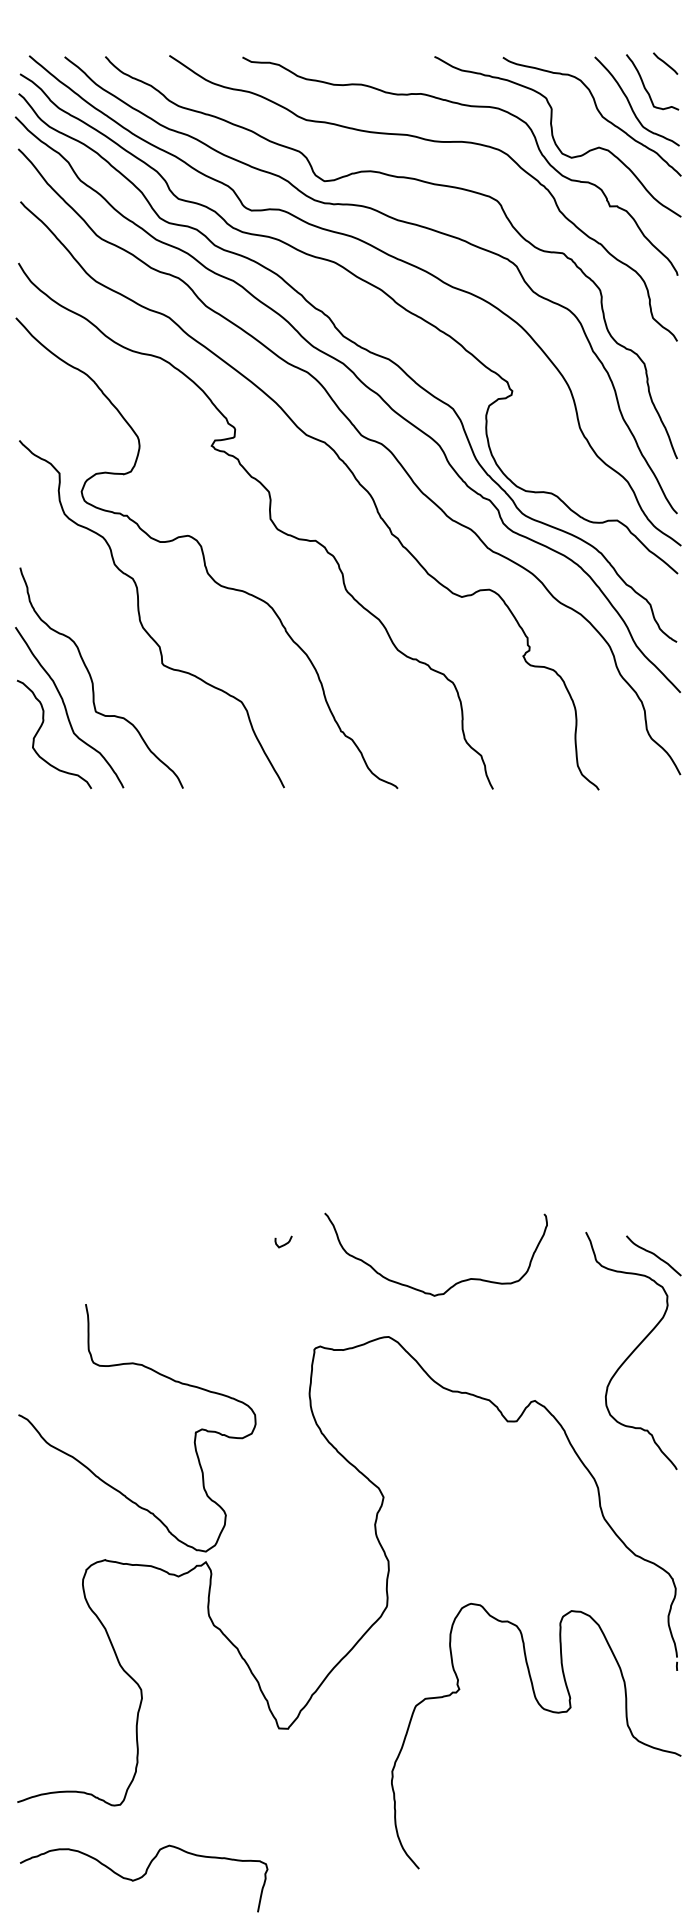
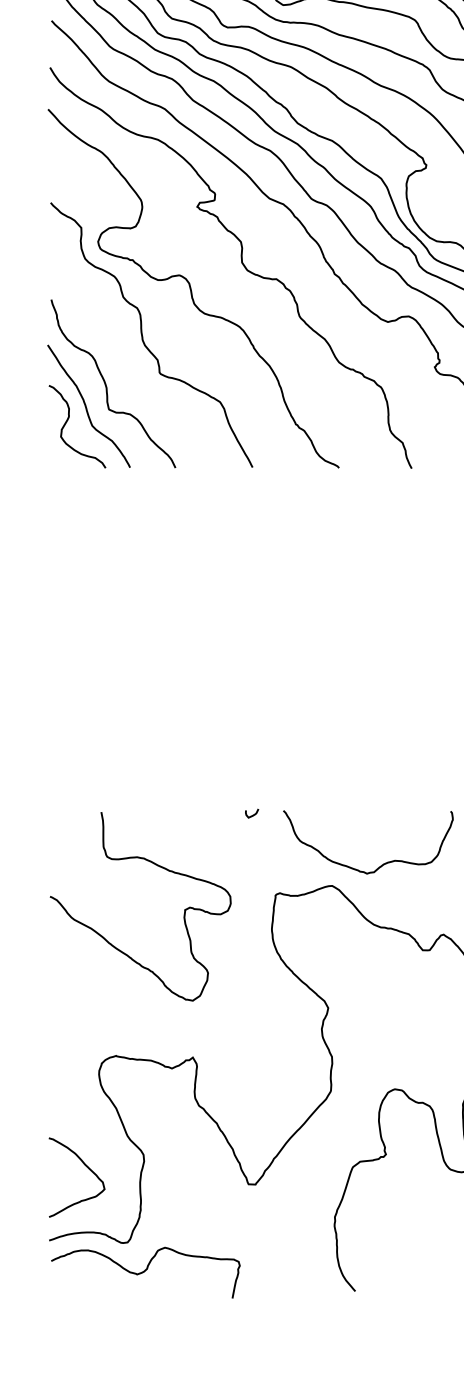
curve: (453, 1284) -> (381, 865), moved
curve: (194, 1433) -> (184, 910), moved
curve: (66, 1705) -> (86, 1166), added
curve: (142, 1877) -> (144, 1271), moved

